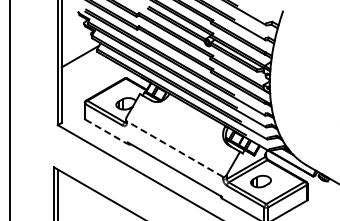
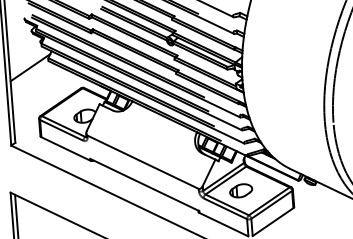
line: (107, 132) -> (66, 149), dashed -> solid
line: (174, 149) -> (142, 162), dashed -> solid

